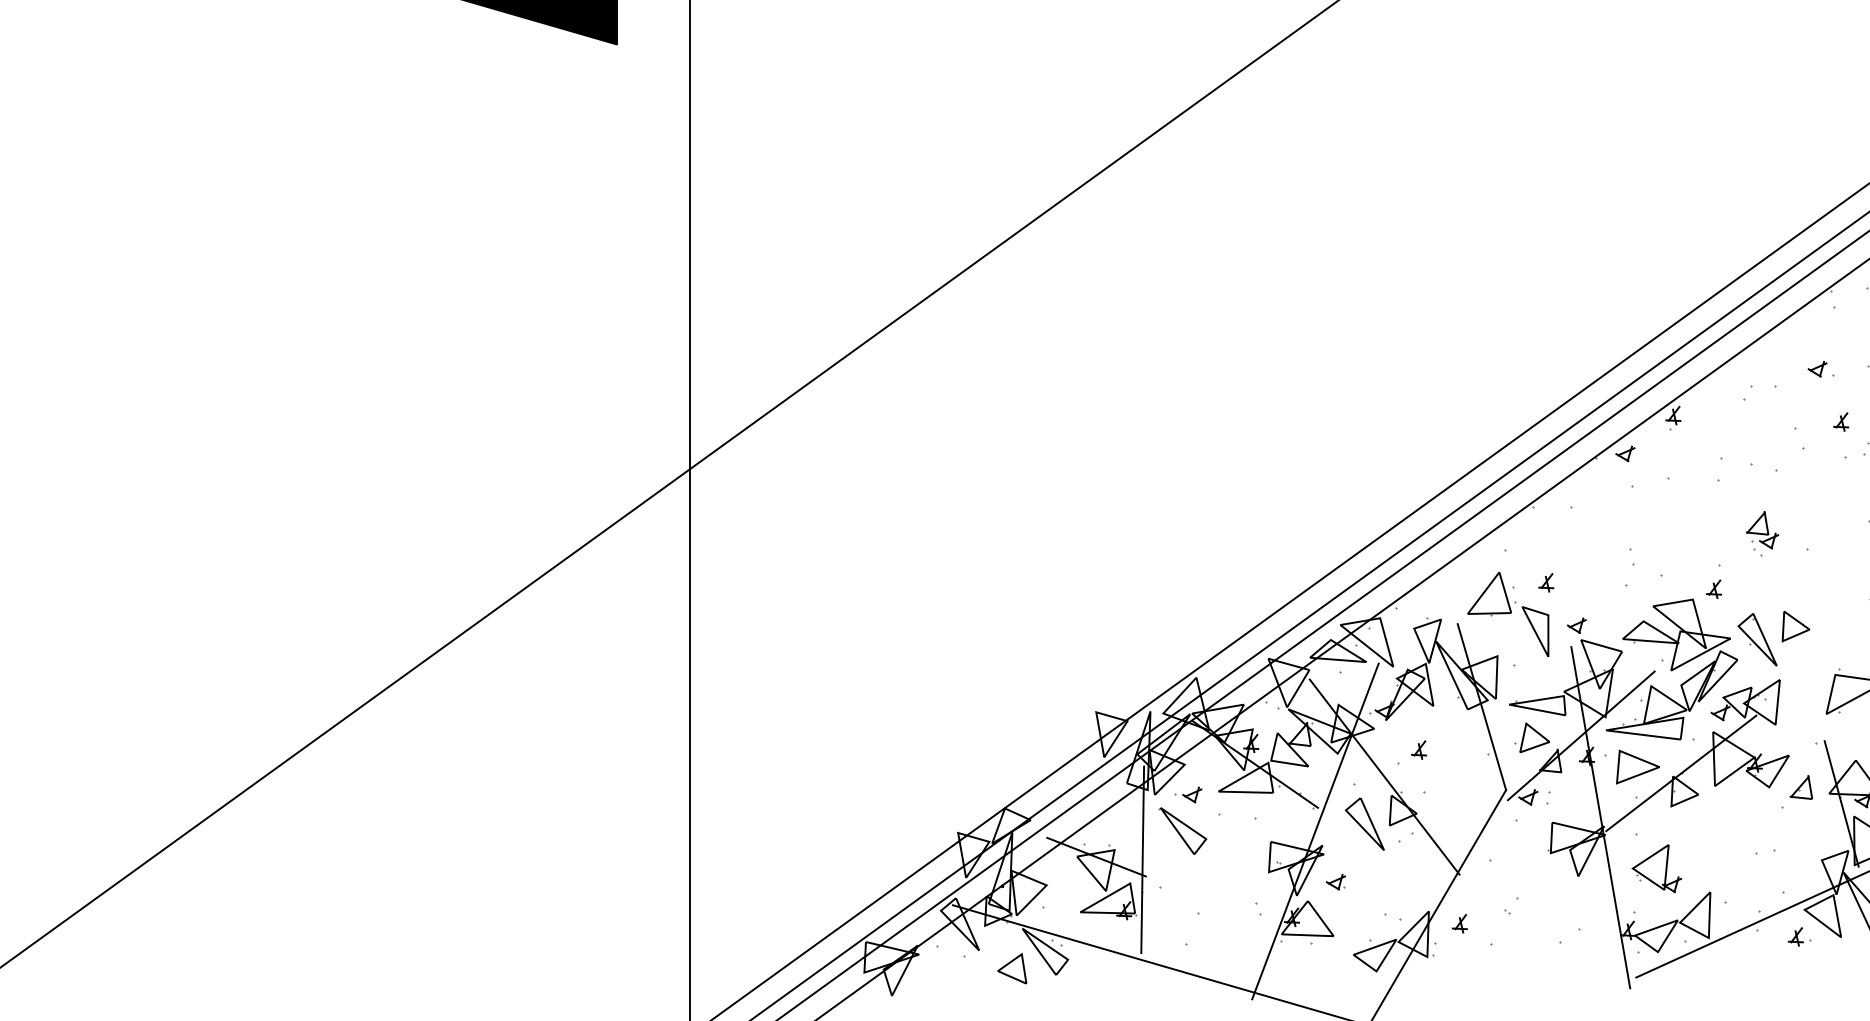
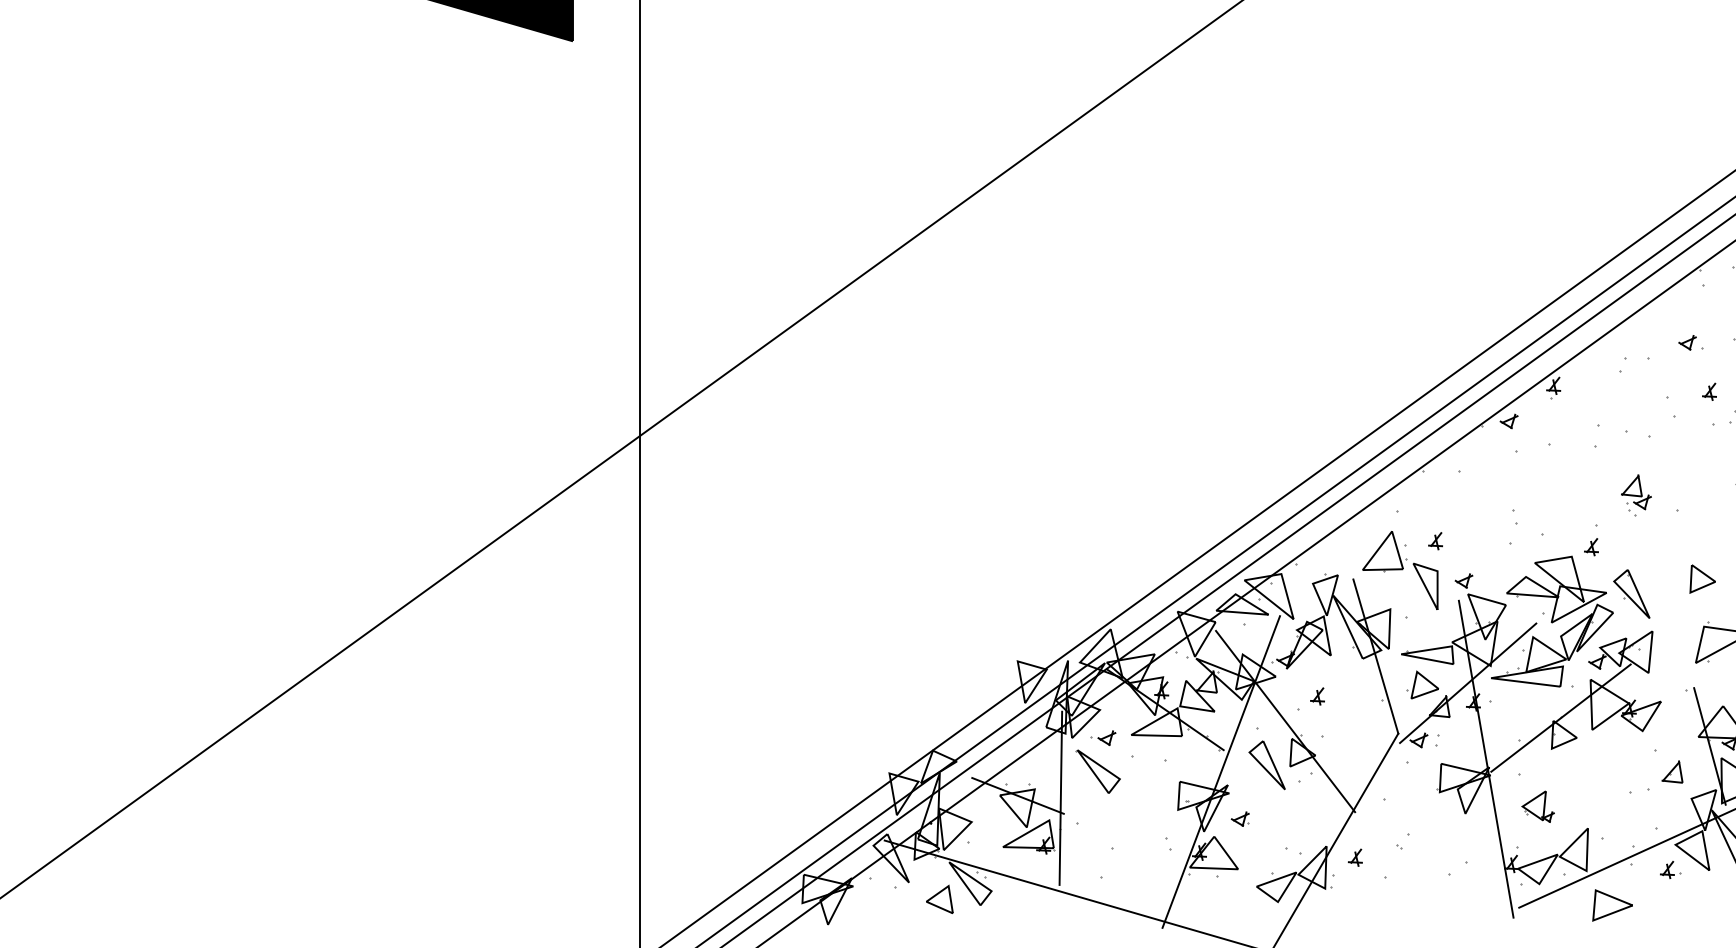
part: (1795, 626) -> (1702, 578), moved
part: (1637, 766) -> (1612, 904), moved
part: (1801, 787) -> (1672, 772), moved
part: (1656, 868) -> (1537, 806), size x0.7

